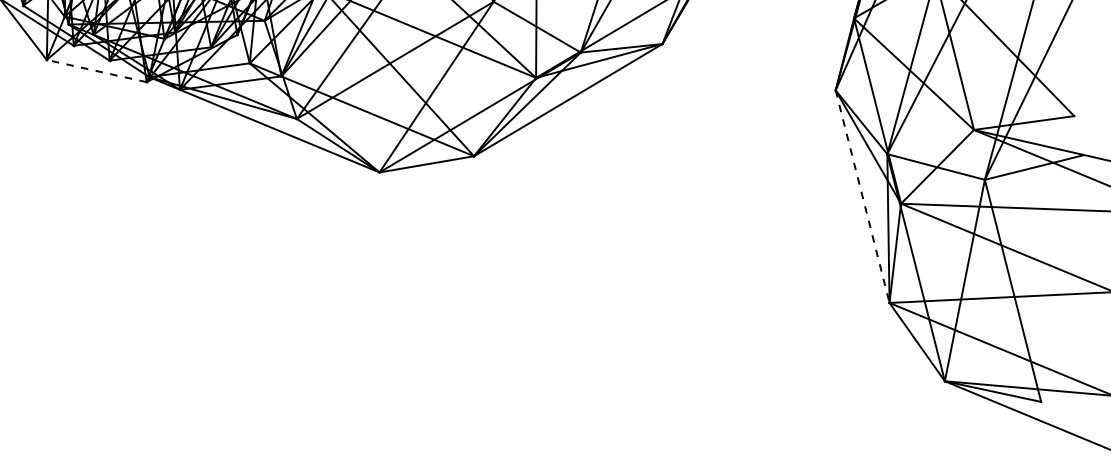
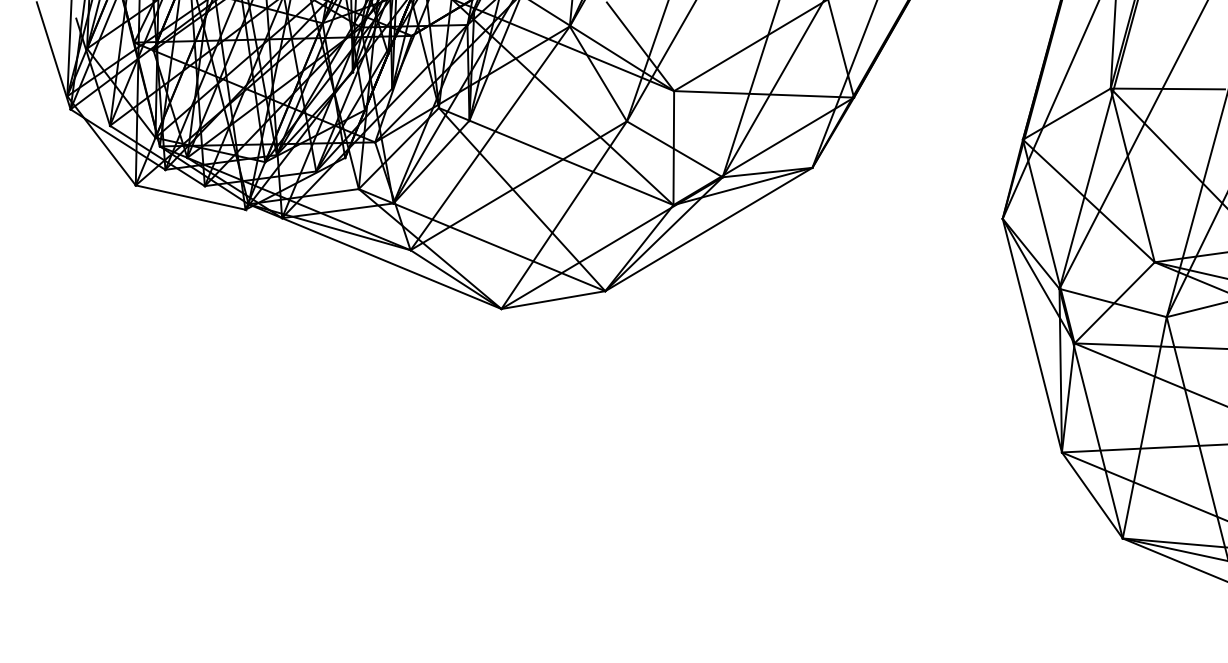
line: (96, 70) -> (190, 197), dashed -> solid
line: (862, 196) -> (1032, 335), dashed -> solid

